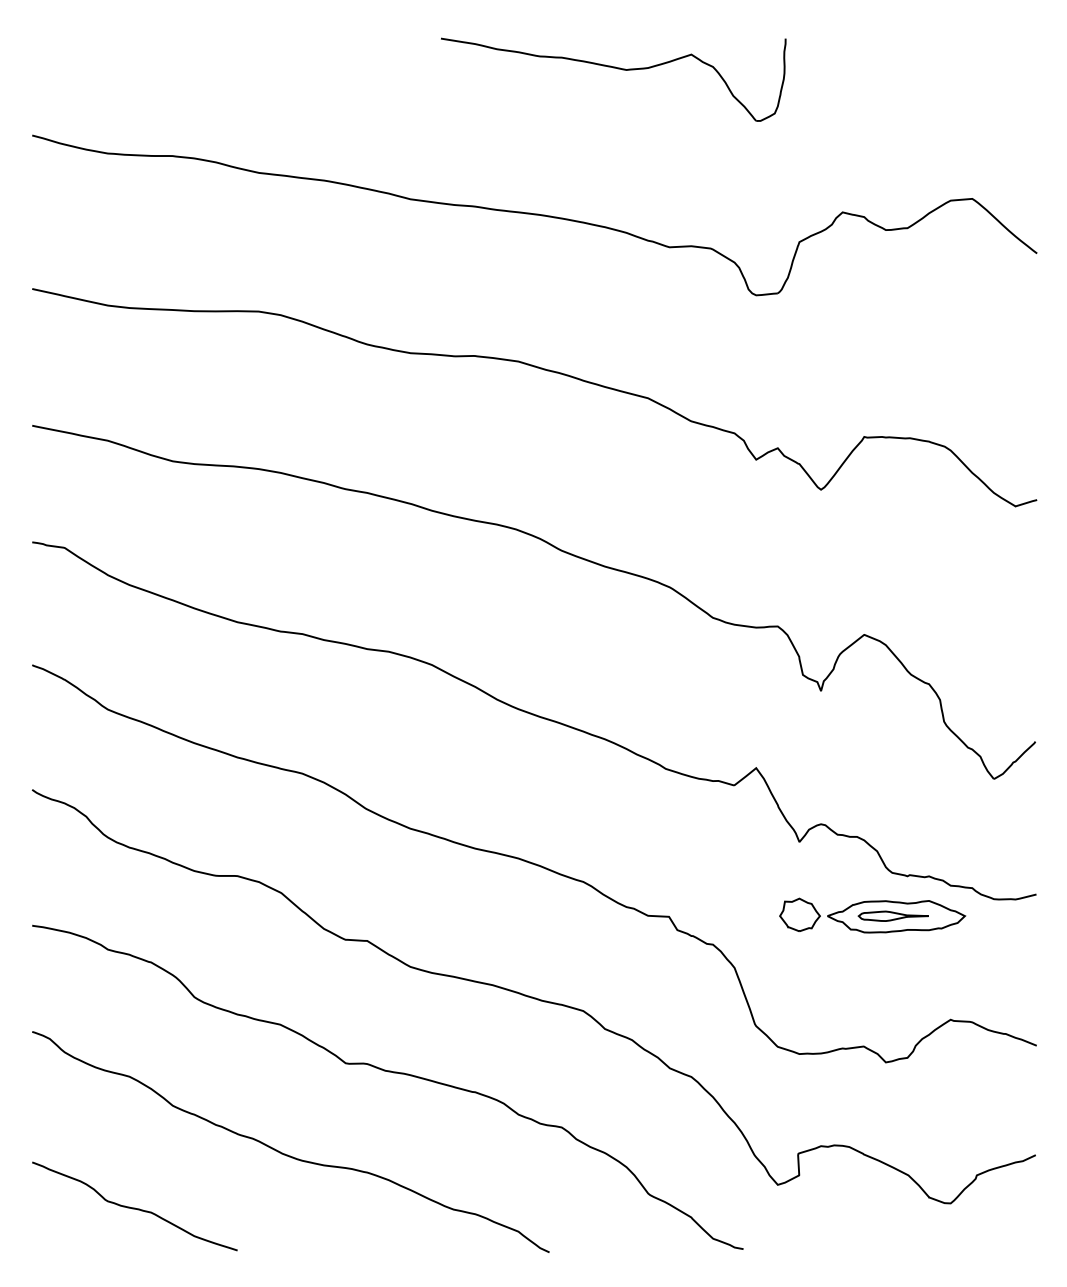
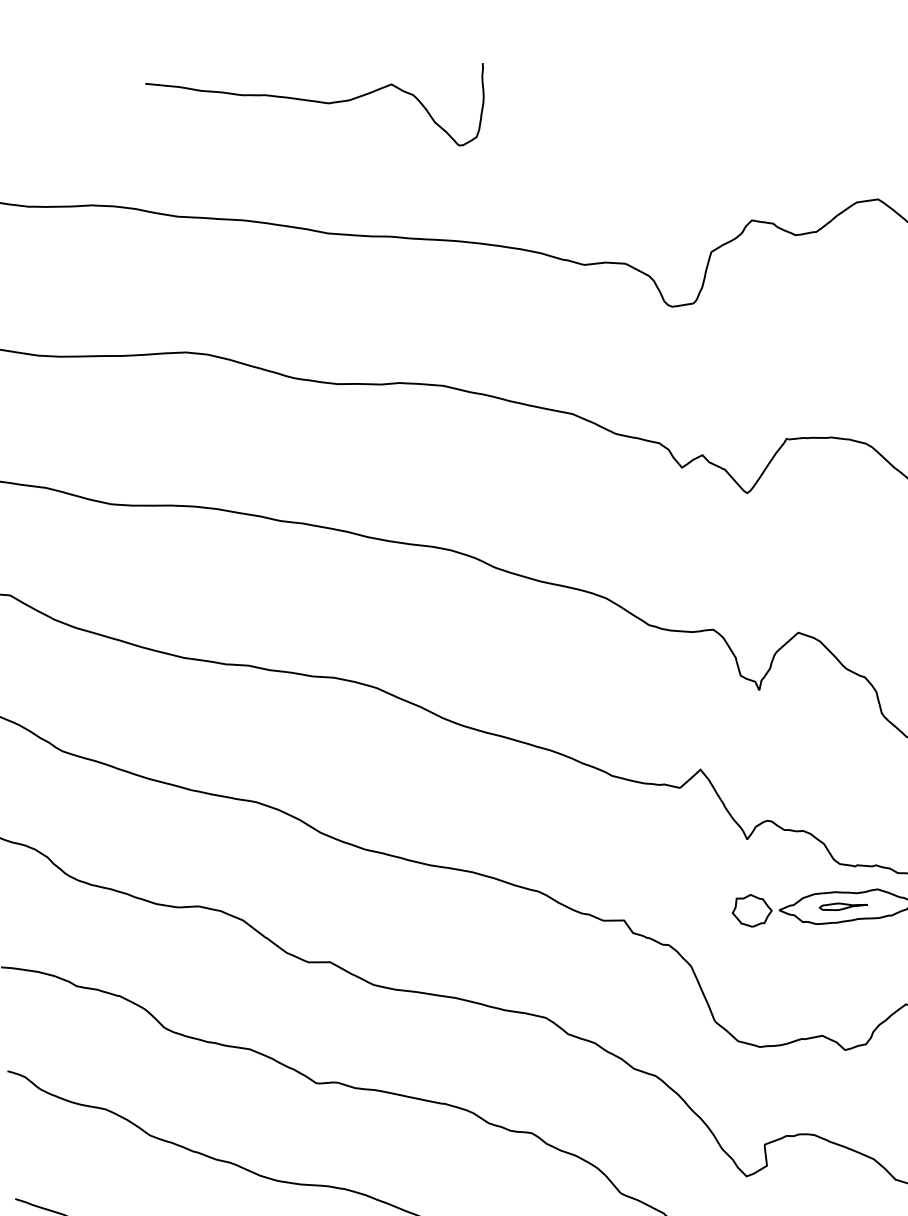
part: (617, 69) -> (320, 103), moved
part: (892, 915) -> (842, 905), size x0.7

